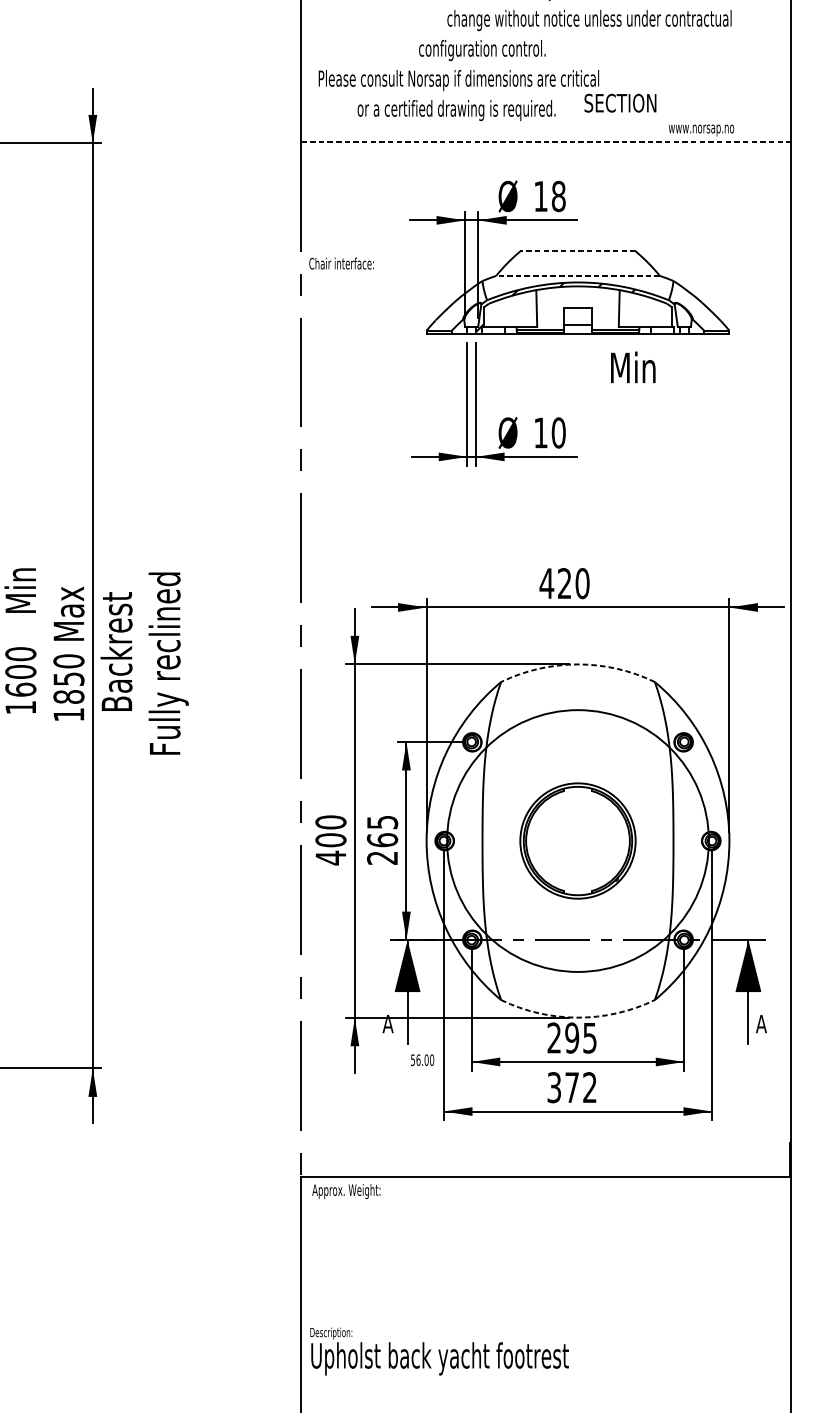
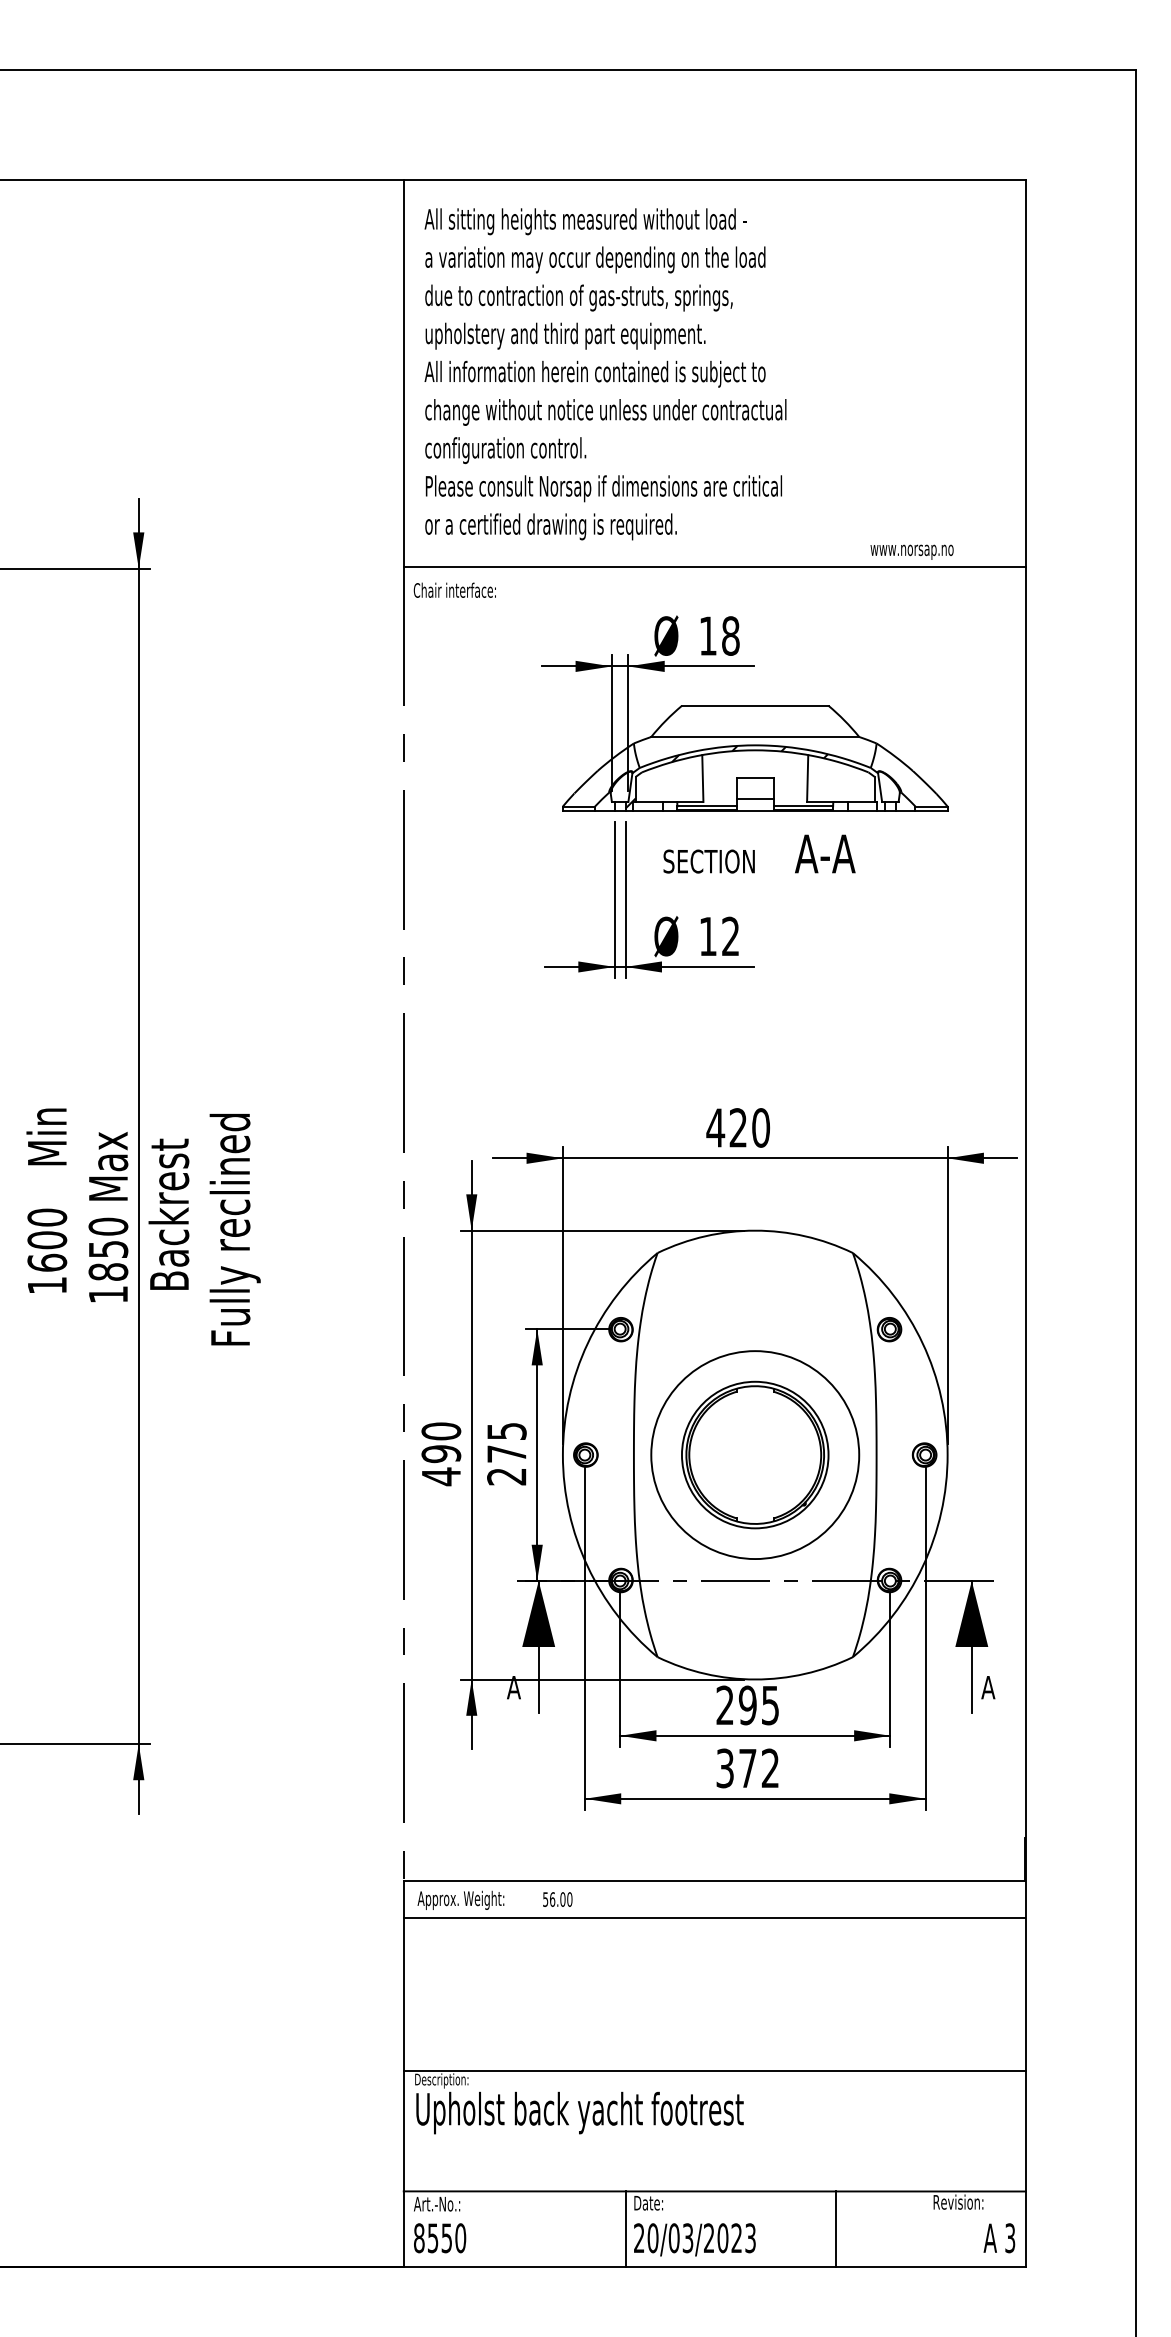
text: (589, 20) -> (605, 412), moved
text: (482, 50) -> (505, 450), moved
text: (619, 103) -> (708, 861), moved
text: (456, 110) -> (550, 526), moved
line: (546, 141) -> (715, 566), dashed -> solid
line: (577, 251) -> (754, 705), dashed -> solid
text: (341, 262) -> (454, 589), moved
line: (578, 275) -> (755, 736), dashed -> solid
text: (633, 367) -> (825, 853), Min -> A-A
text: (558, 432) -> (730, 936), 10 -> 12
arc: (578, 664) -> (755, 1230), dashed -> solid
text: (382, 839) -> (506, 1453), 265 -> 275
text: (331, 840) -> (441, 1454), 400 -> 490
circle: (578, 841) -> (755, 1455), size x0.62
arc: (578, 1017) -> (755, 1679), dashed -> solid
text: (422, 1060) -> (557, 1899), moved
line: (545, 1204) -> (714, 1917), added
line: (545, 1326) -> (714, 2071), added

